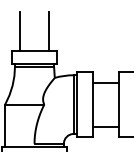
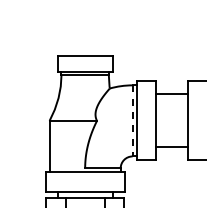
line: (20, 30) -> (68, 31), removed
line: (48, 30) -> (102, 31), removed
line: (73, 104) -> (132, 120), solid -> dashed

